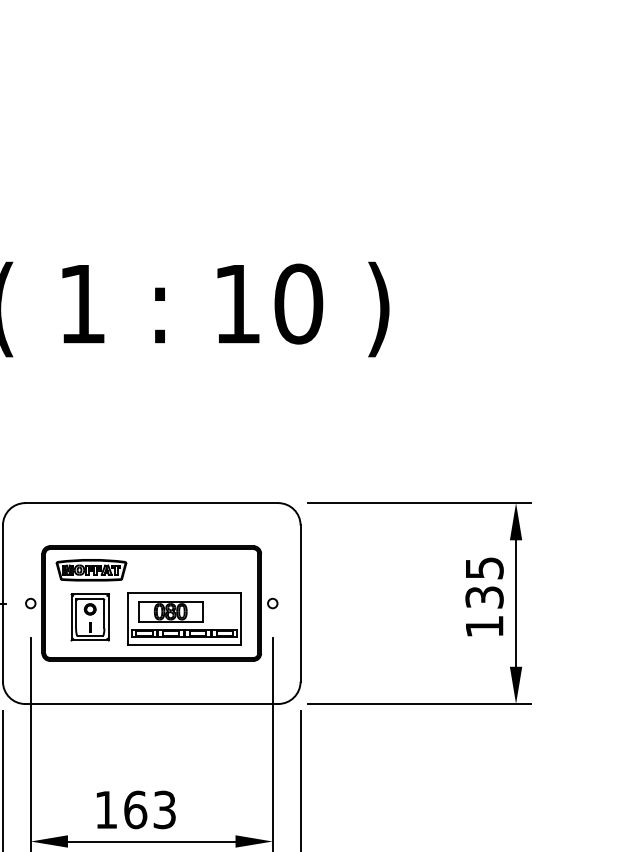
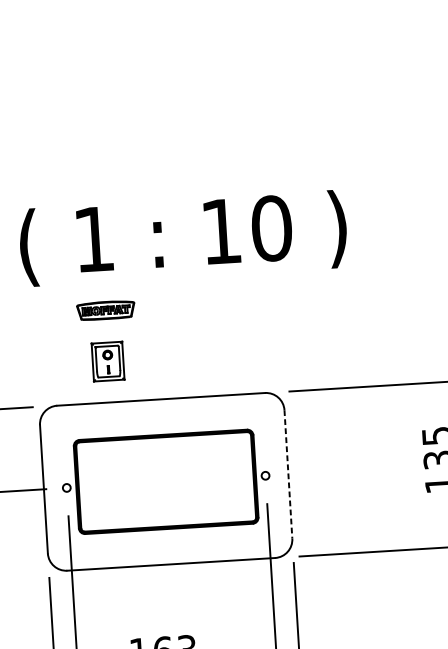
part: (91, 570) -> (106, 310), moved
line: (300, 604) -> (288, 475), solid -> dashed
part: (89, 617) -> (107, 361), moved
part: (184, 618) -> (193, 492), removed

